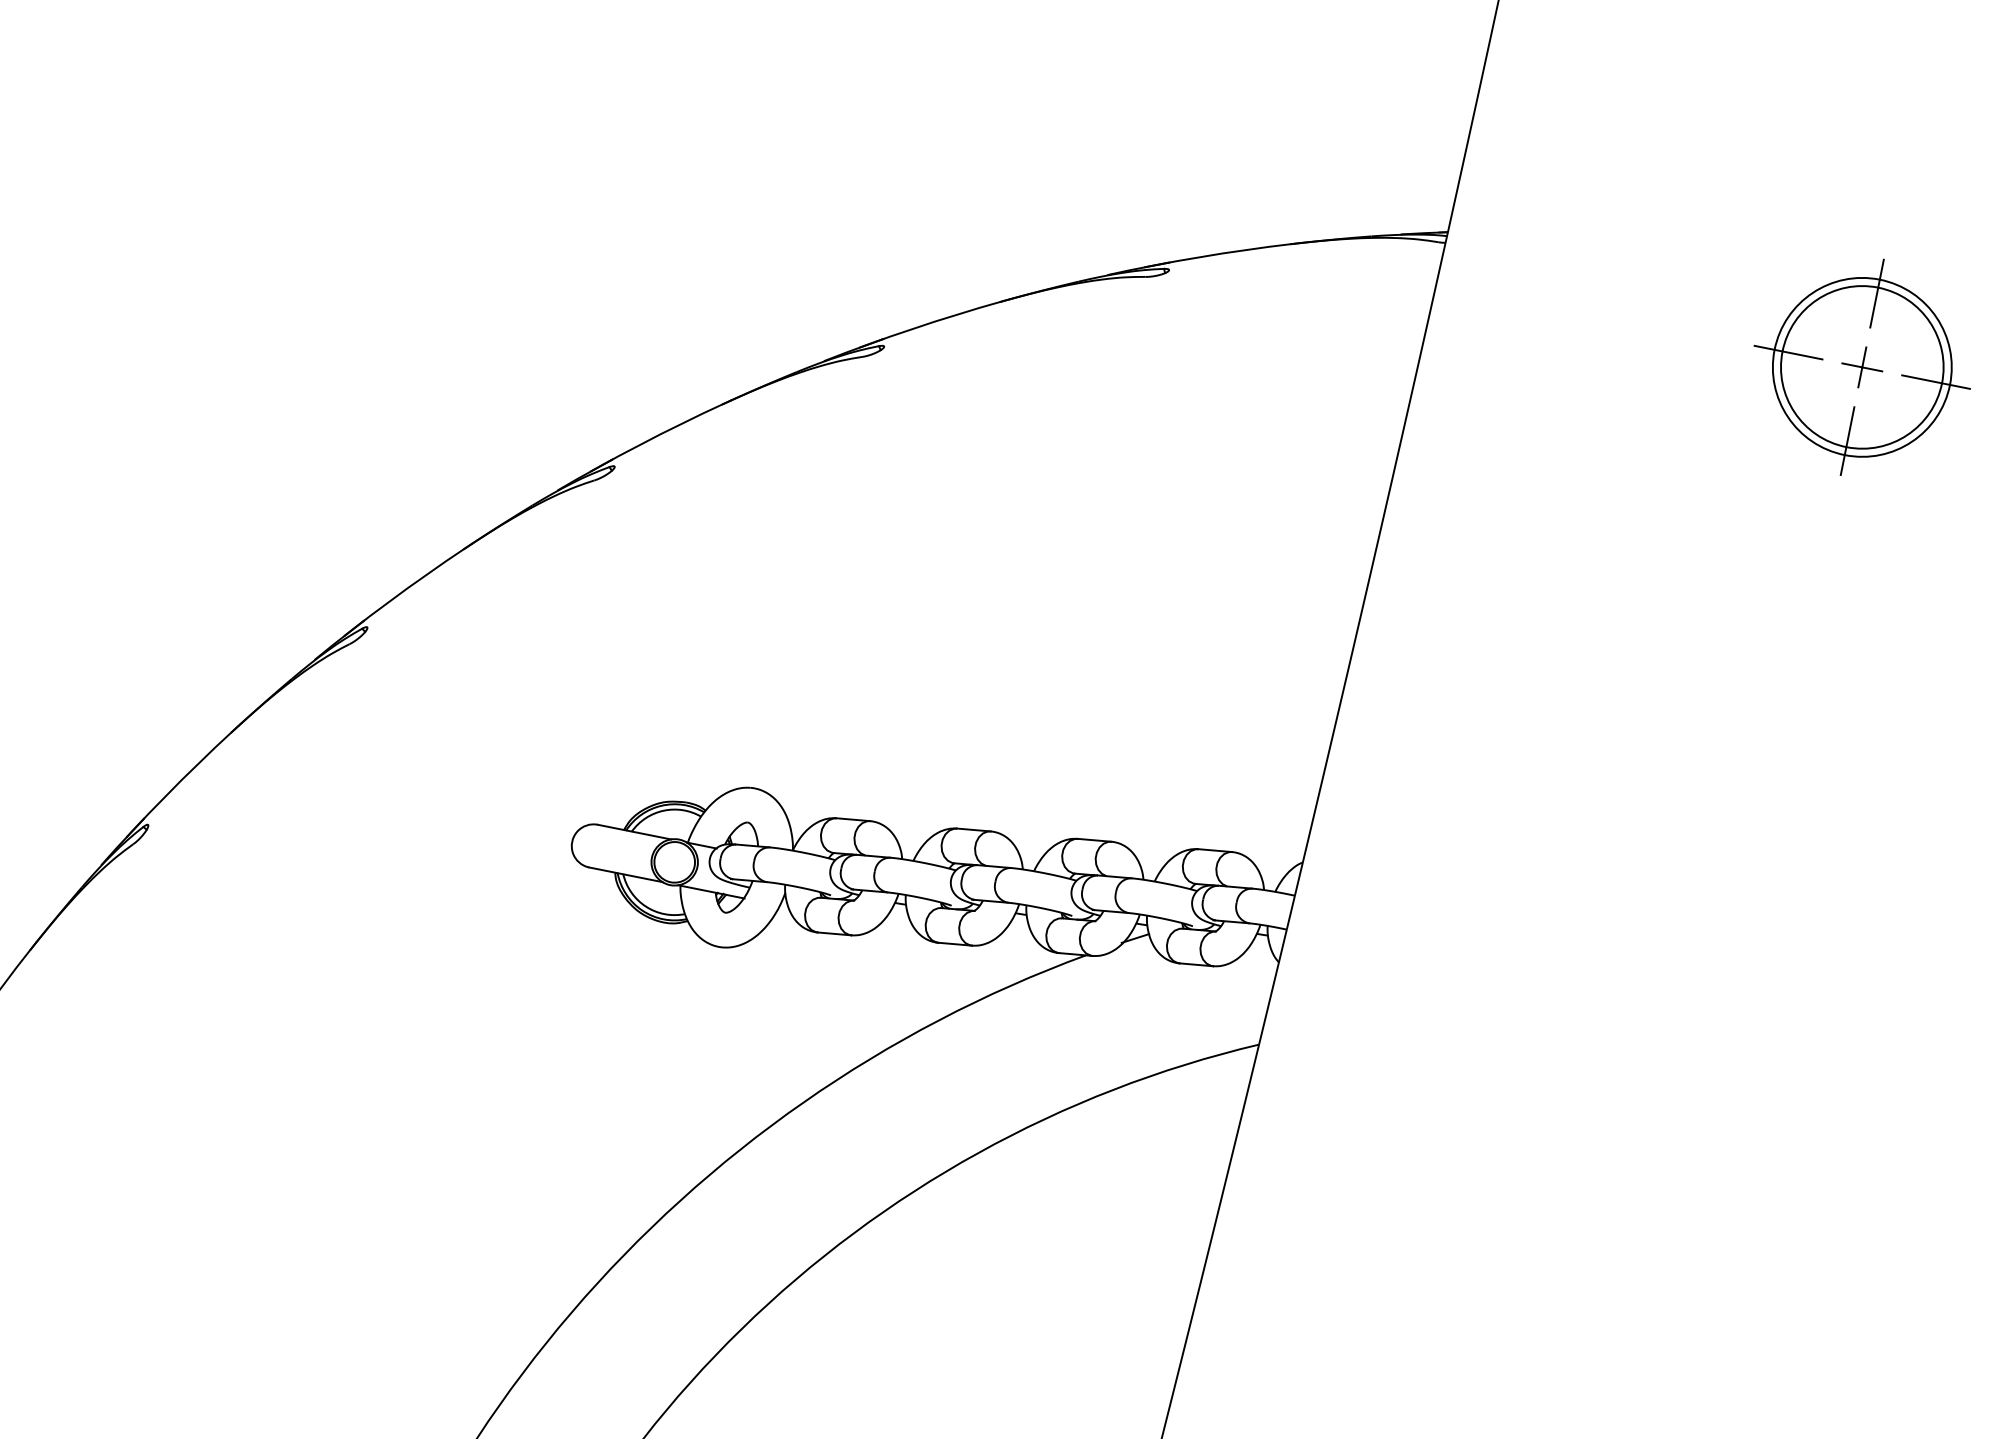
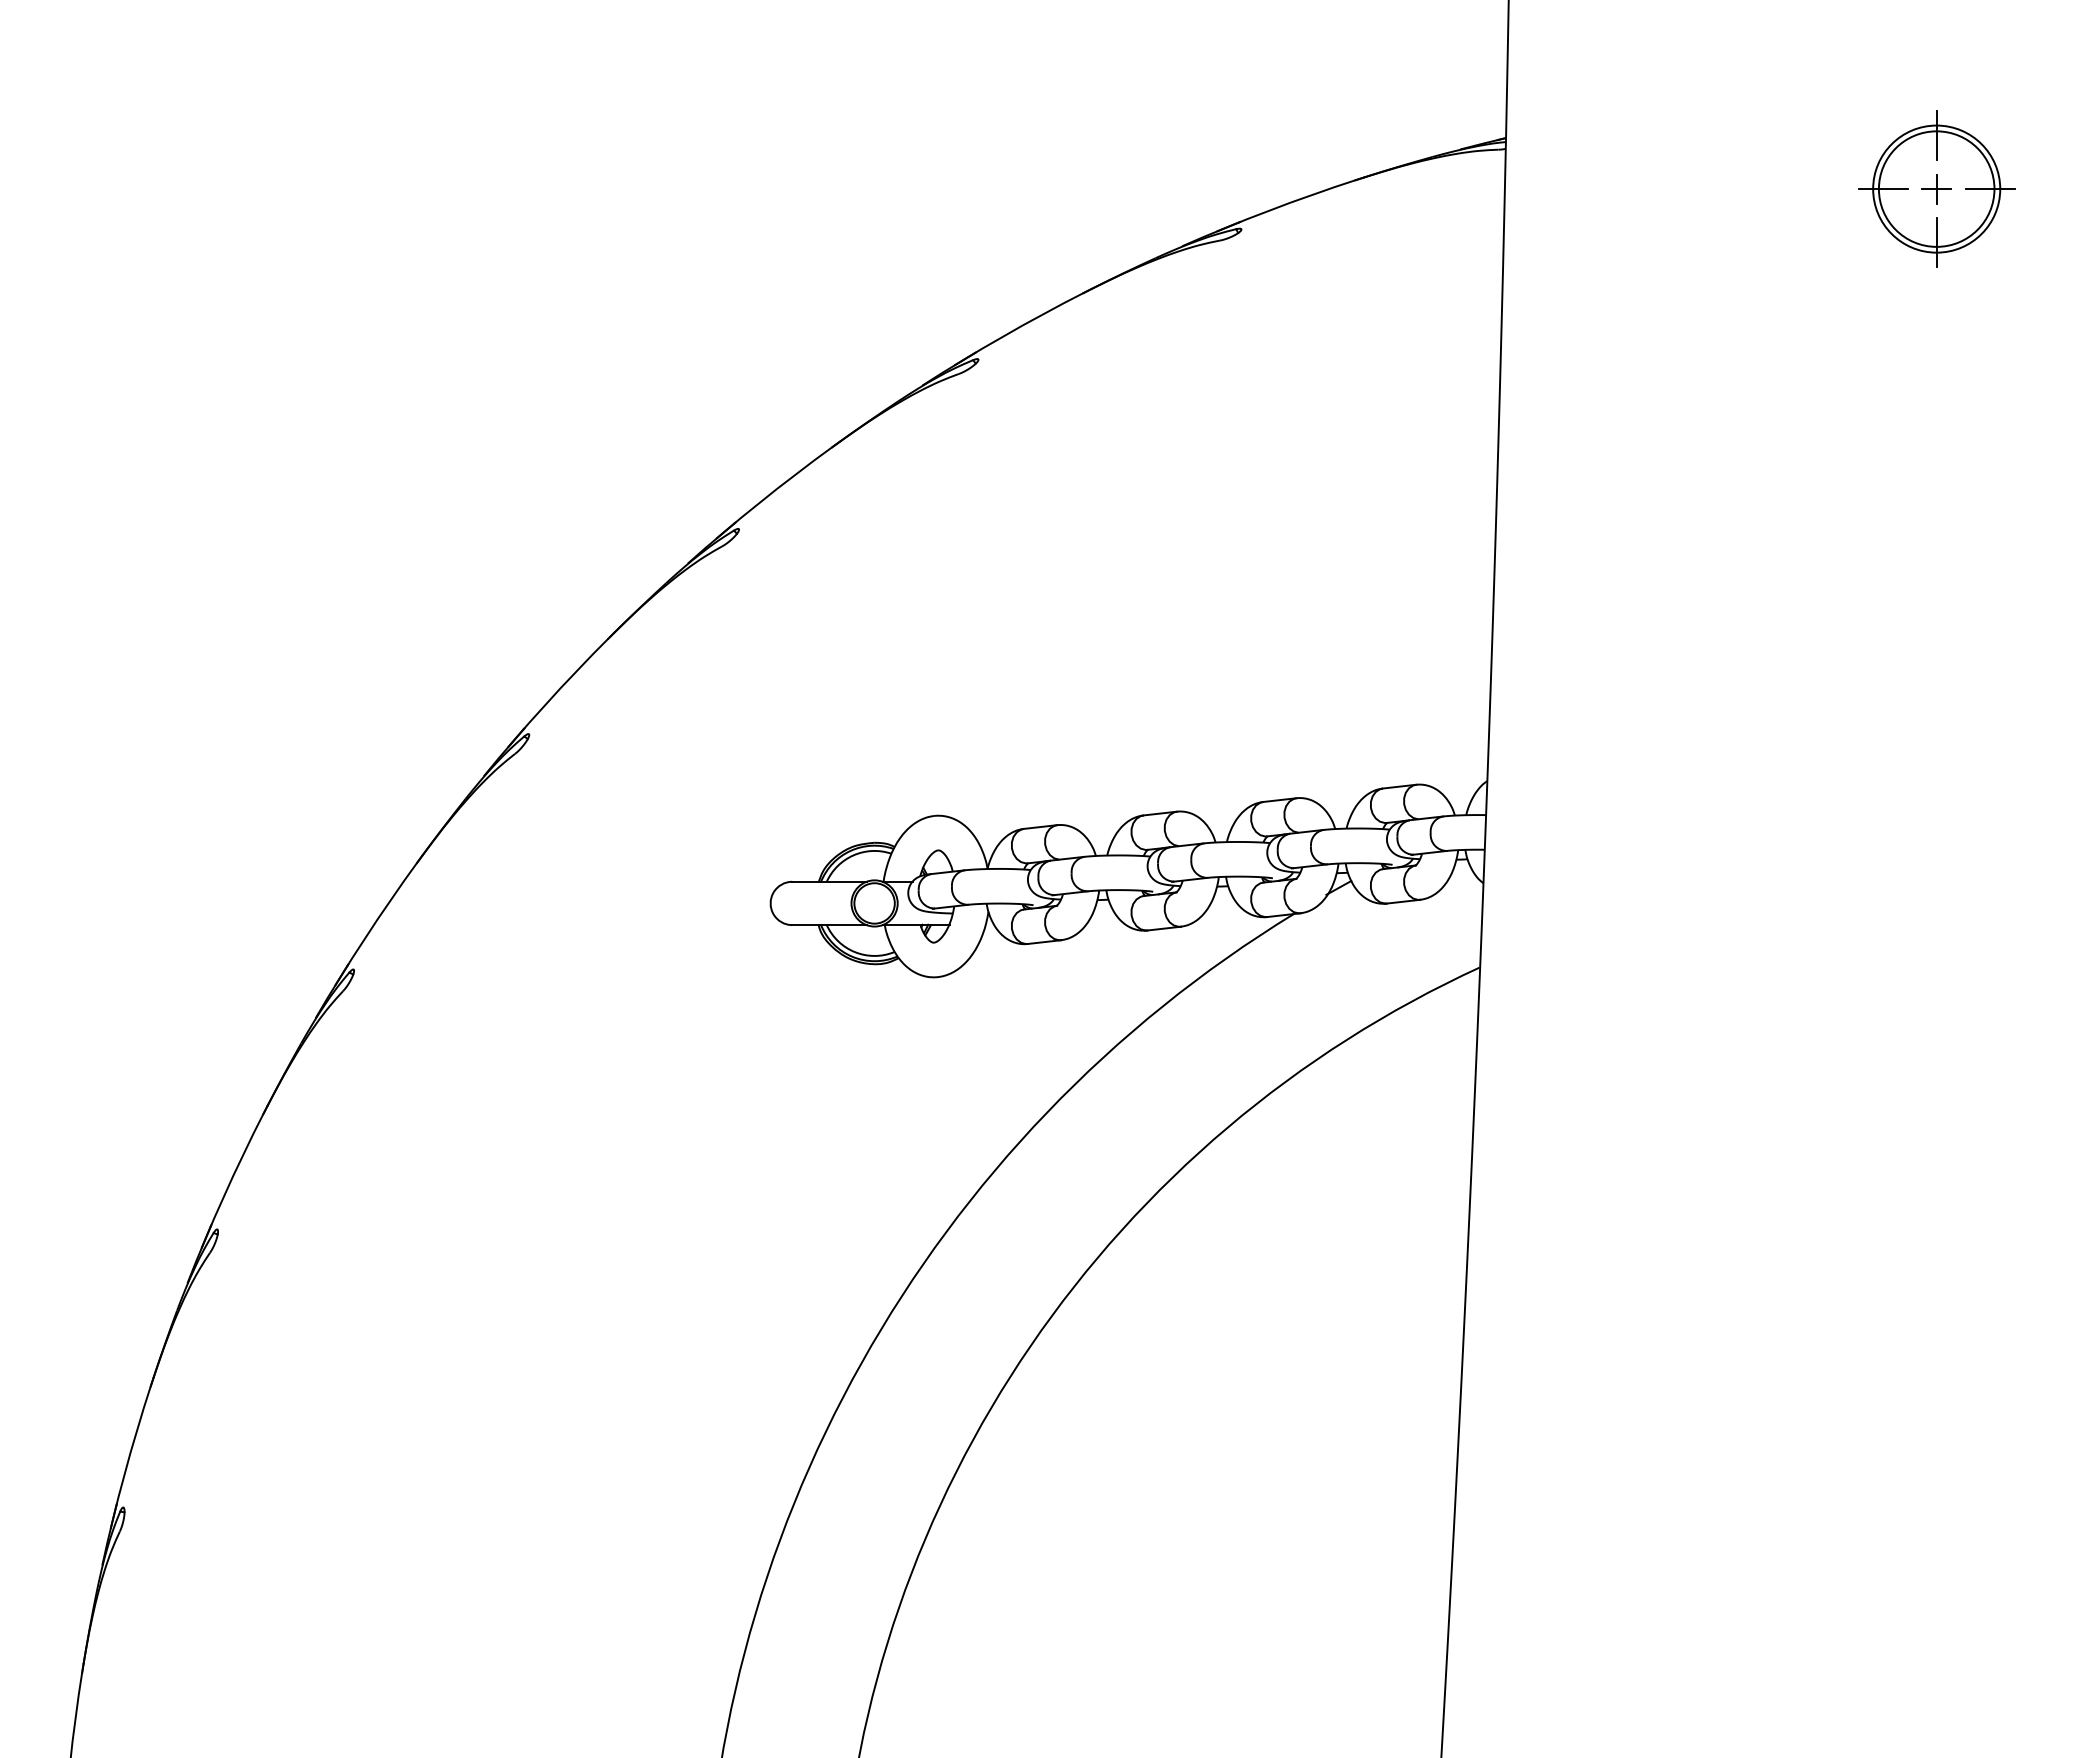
part: (1862, 366) -> (1936, 188), size x0.71

